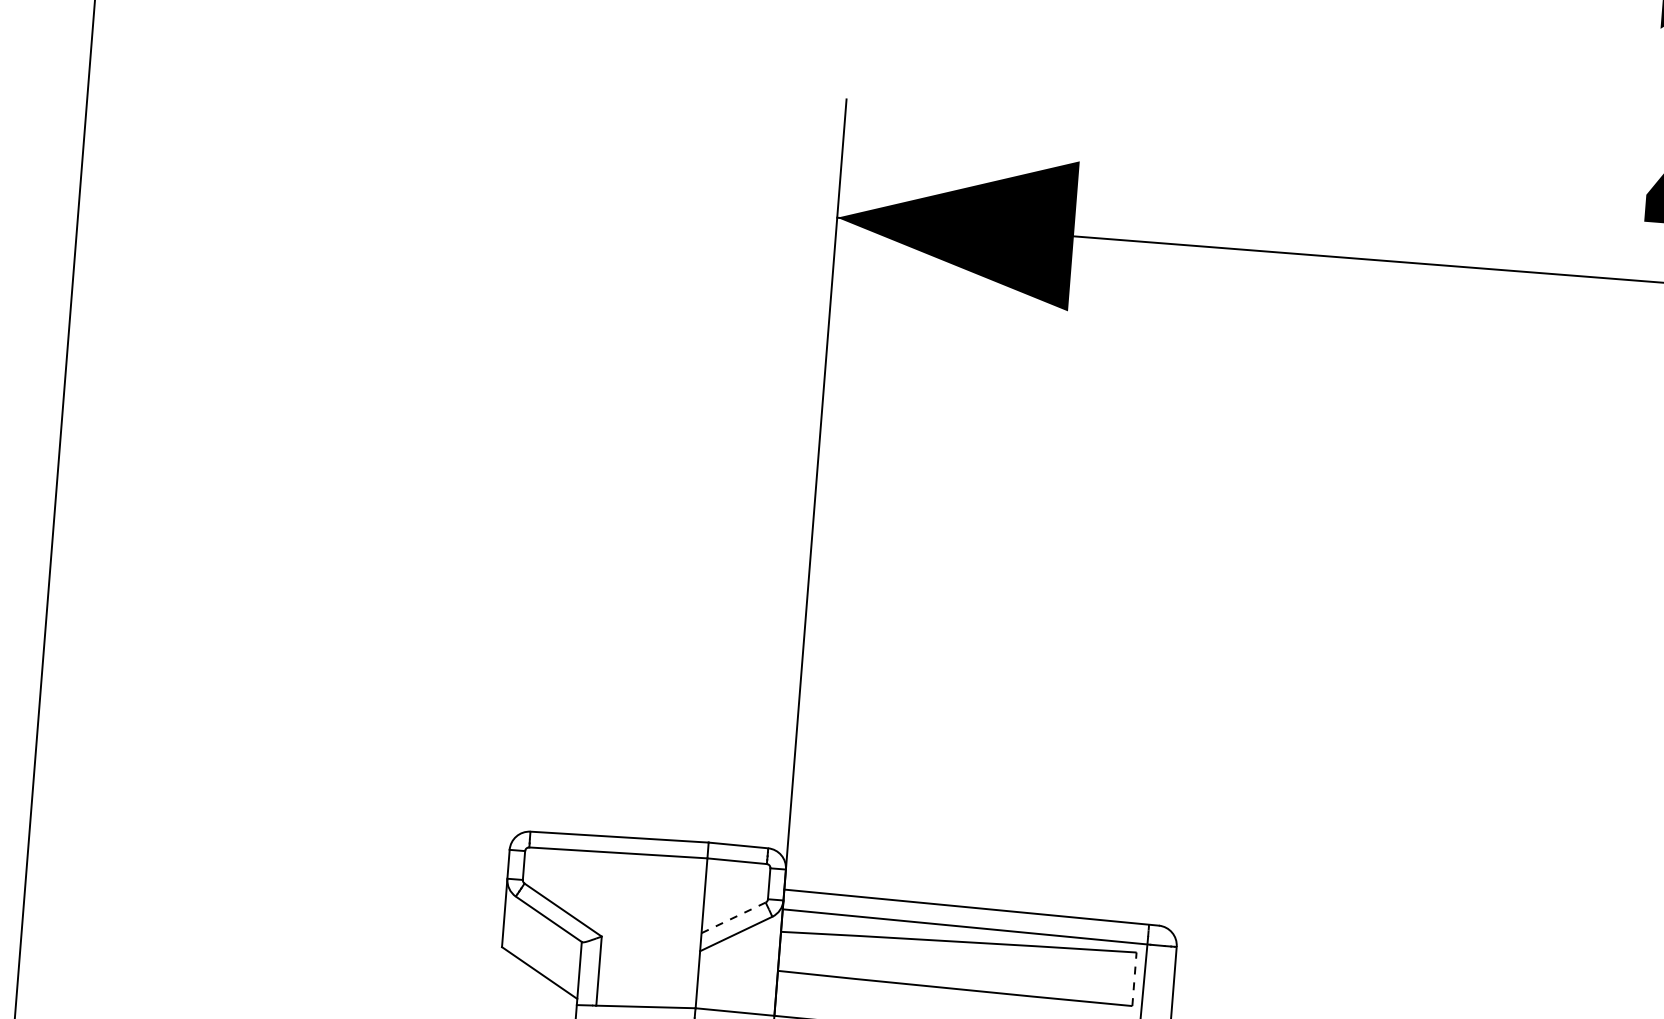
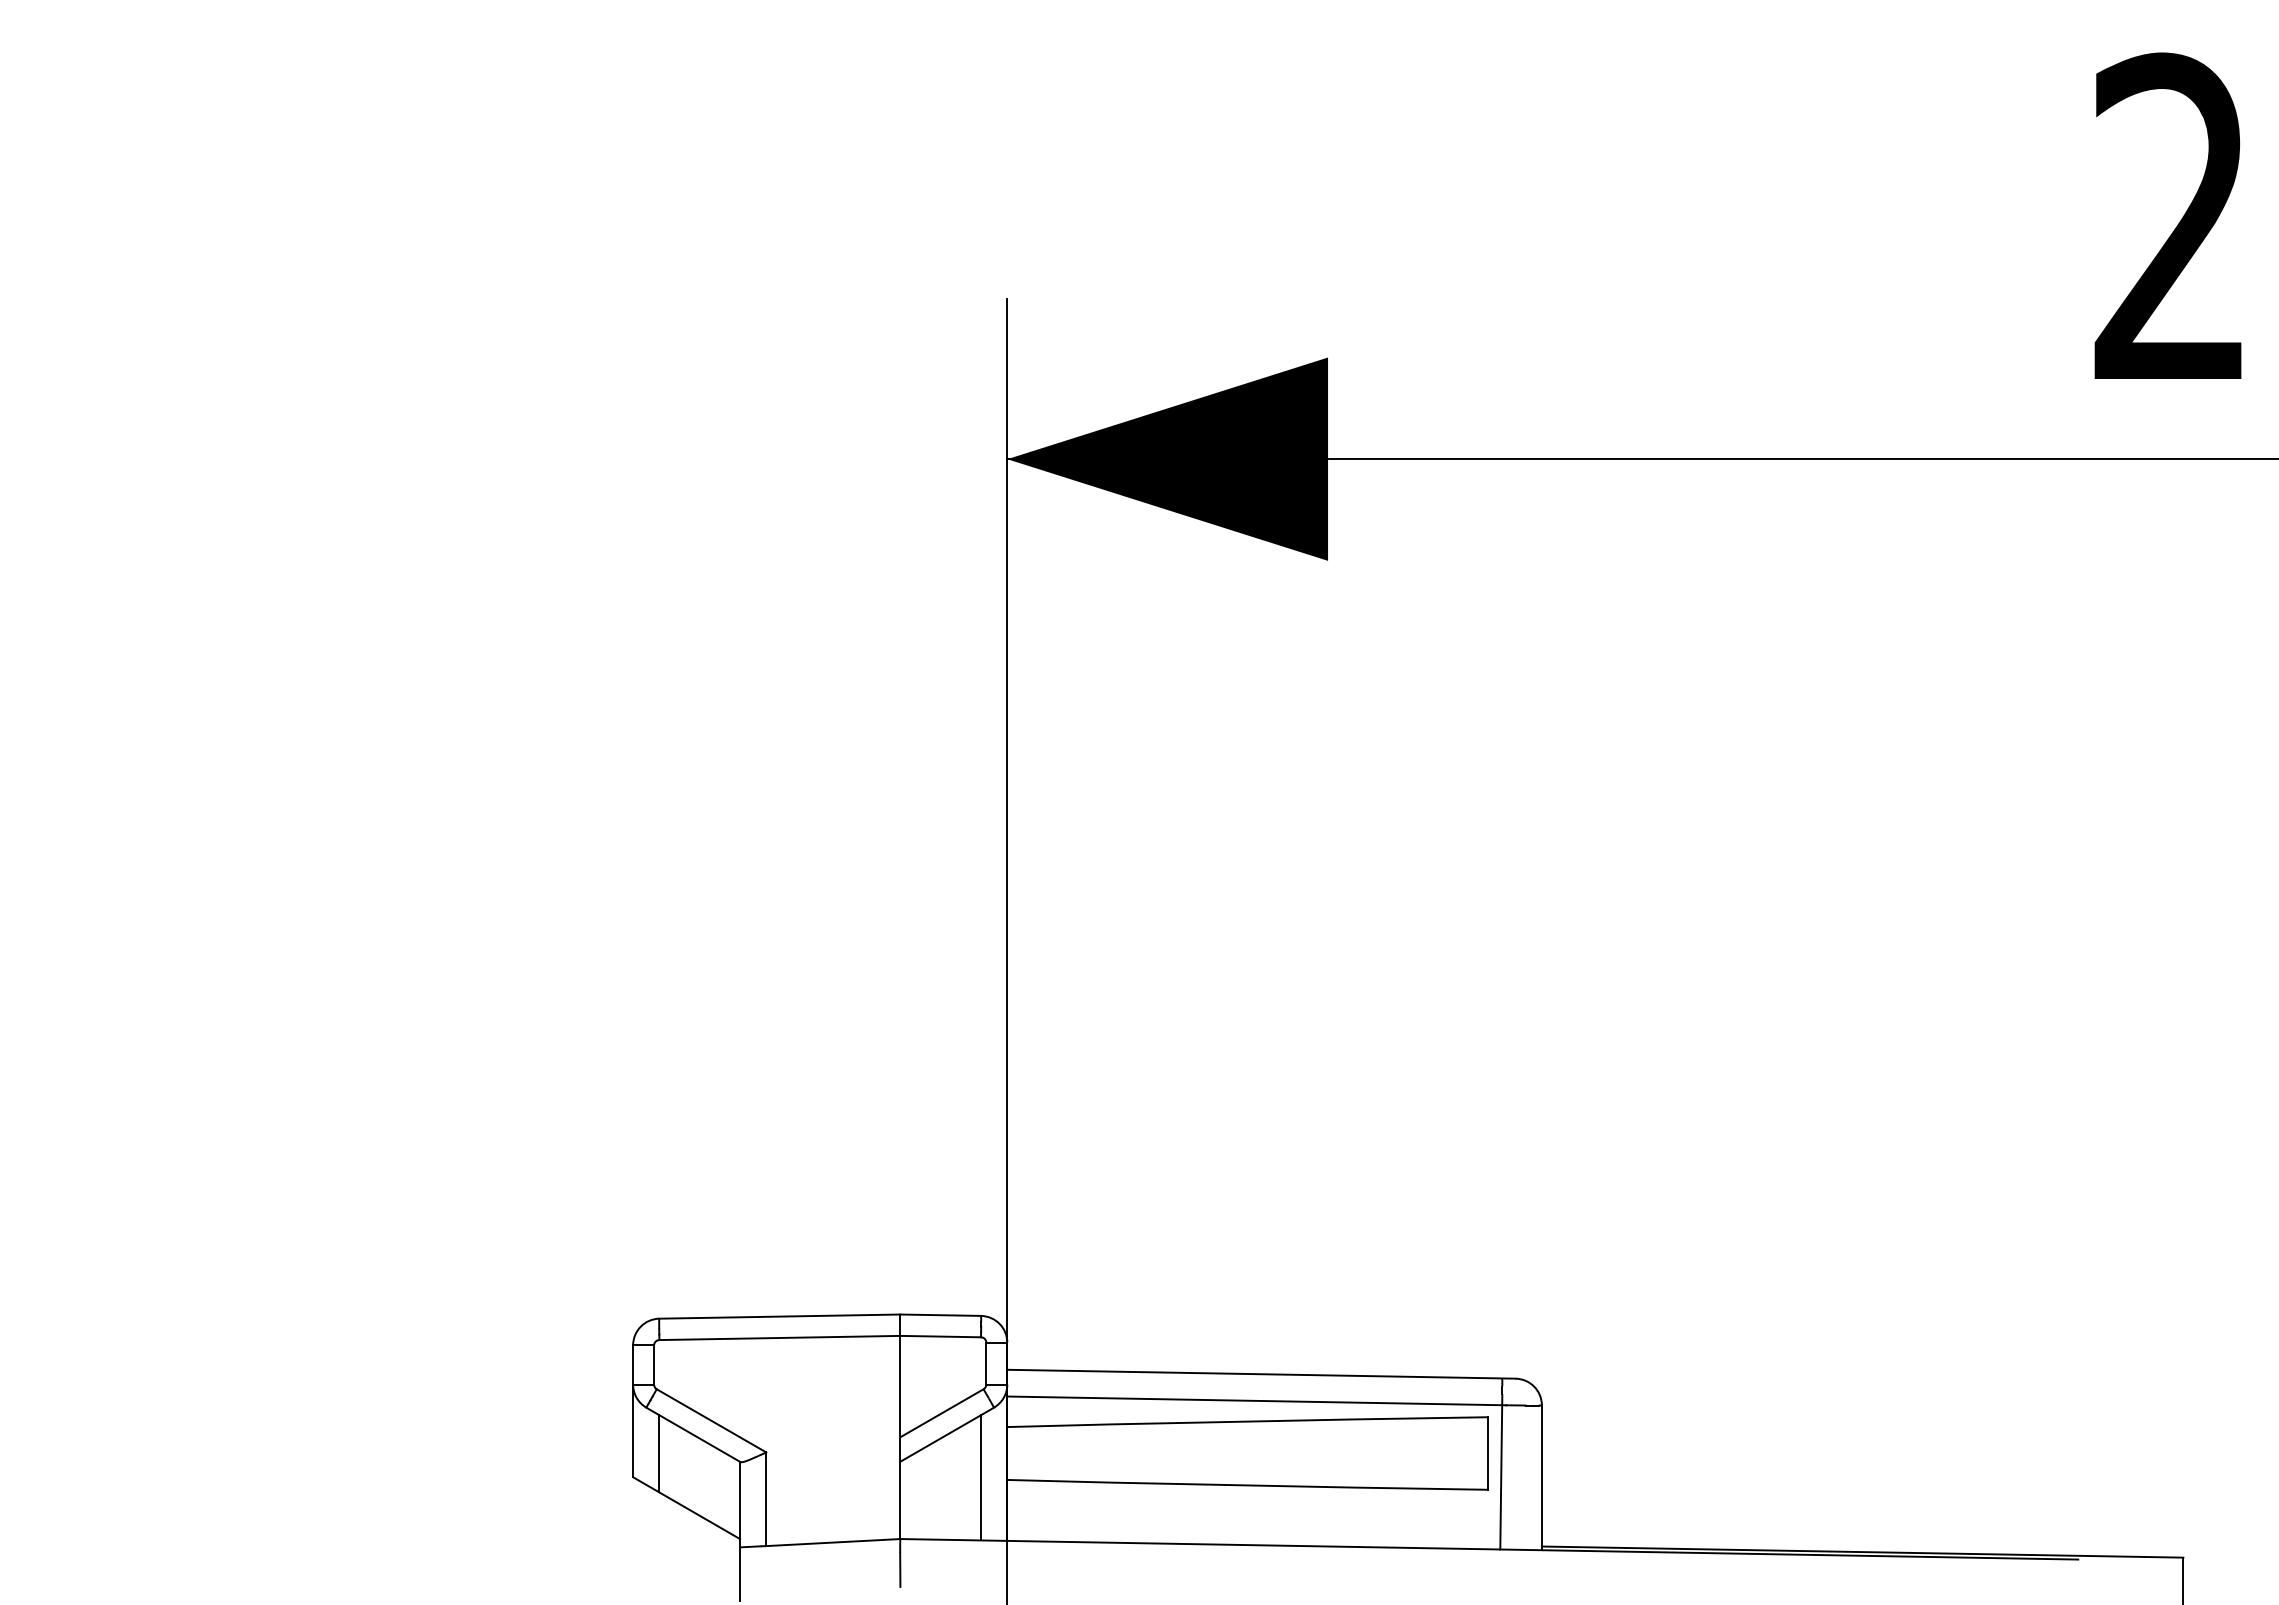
line: (734, 918) -> (942, 1413), dashed -> solid
line: (522, 931) -> (659, 1453), added
line: (759, 967) -> (981, 1477), added
line: (1134, 978) -> (1488, 1452), dashed -> solid

